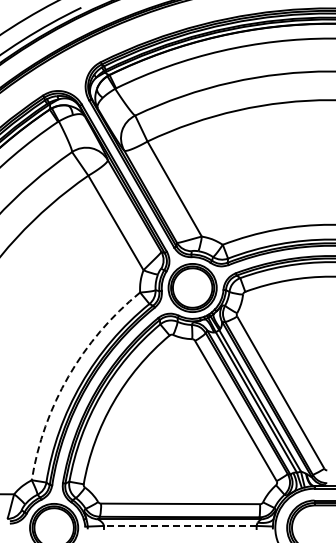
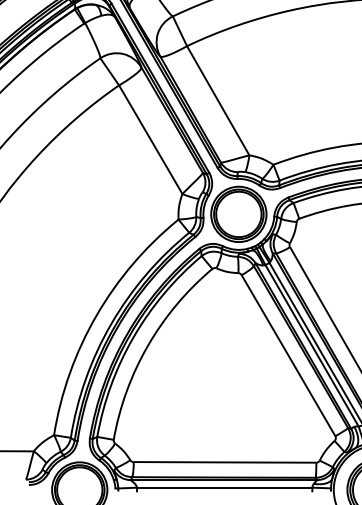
arc: (68, 376) -> (96, 316), dashed -> solid
line: (179, 525) -> (223, 487), dashed -> solid

